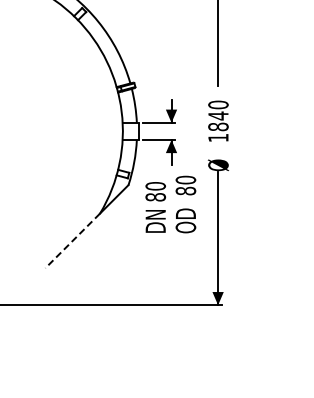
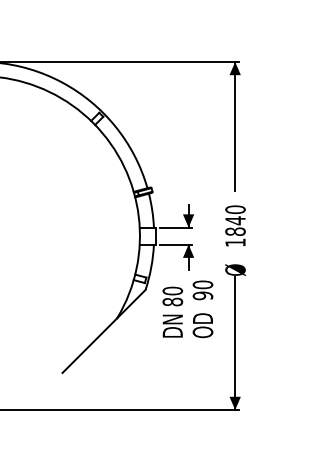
text: (186, 190) -> (203, 295), 80 -> 90
line: (72, 240) -> (89, 345), dashed -> solid

